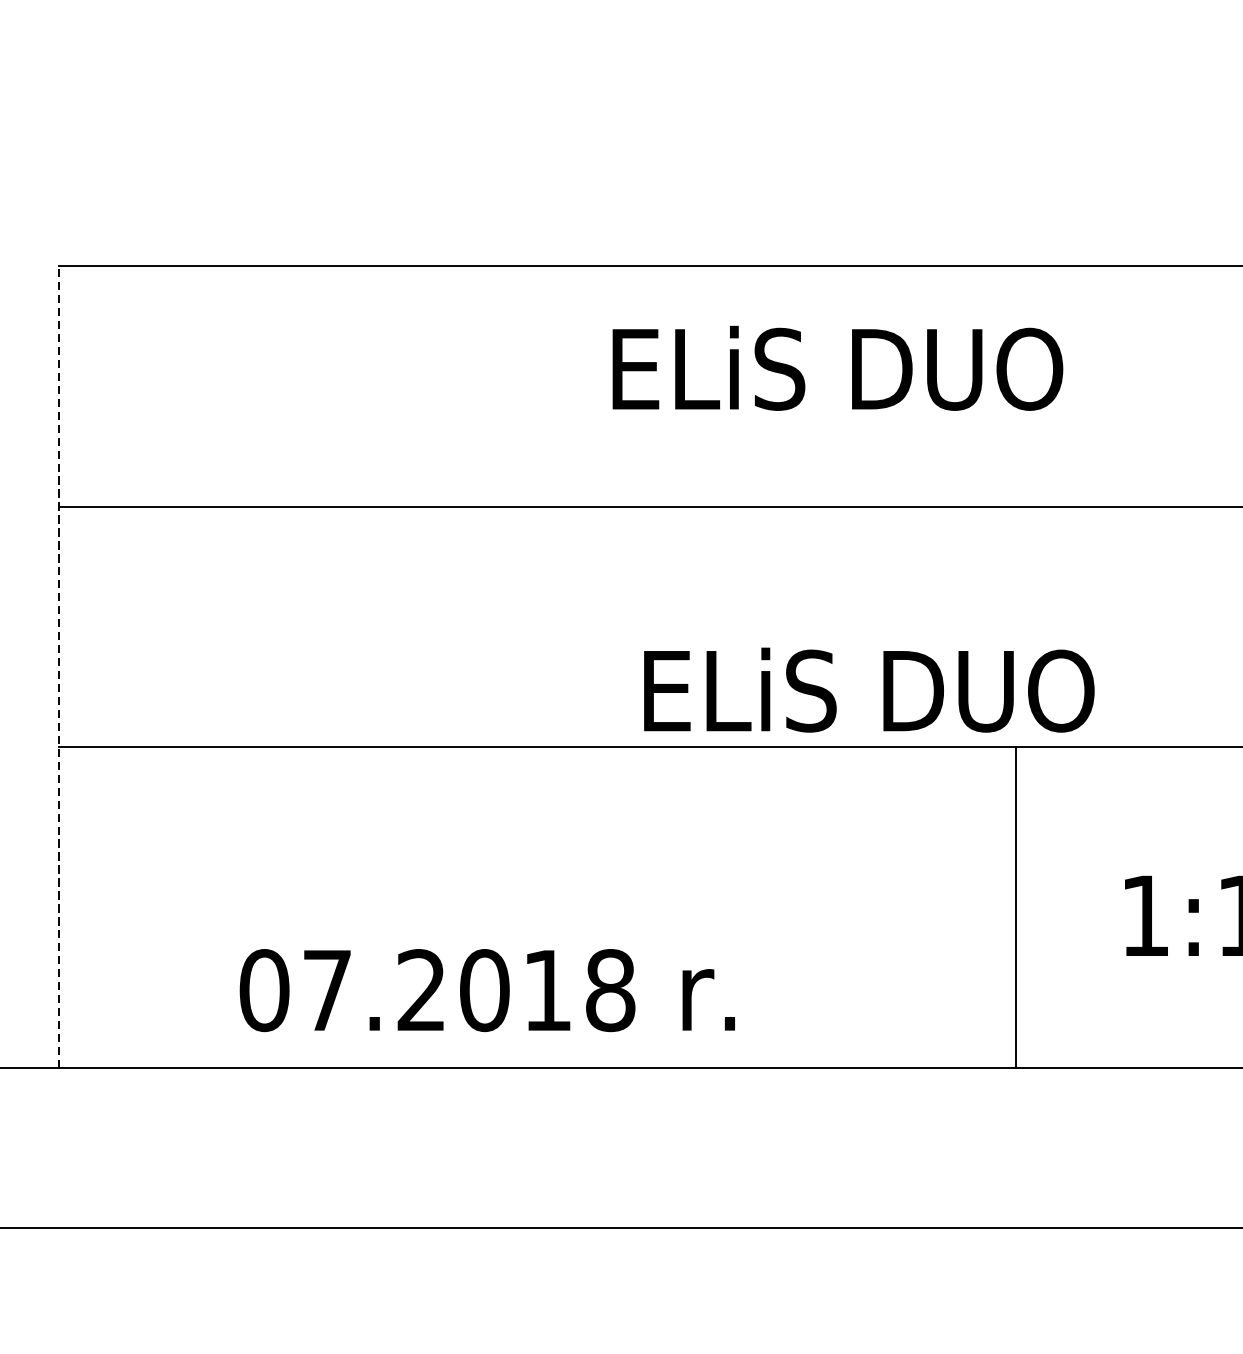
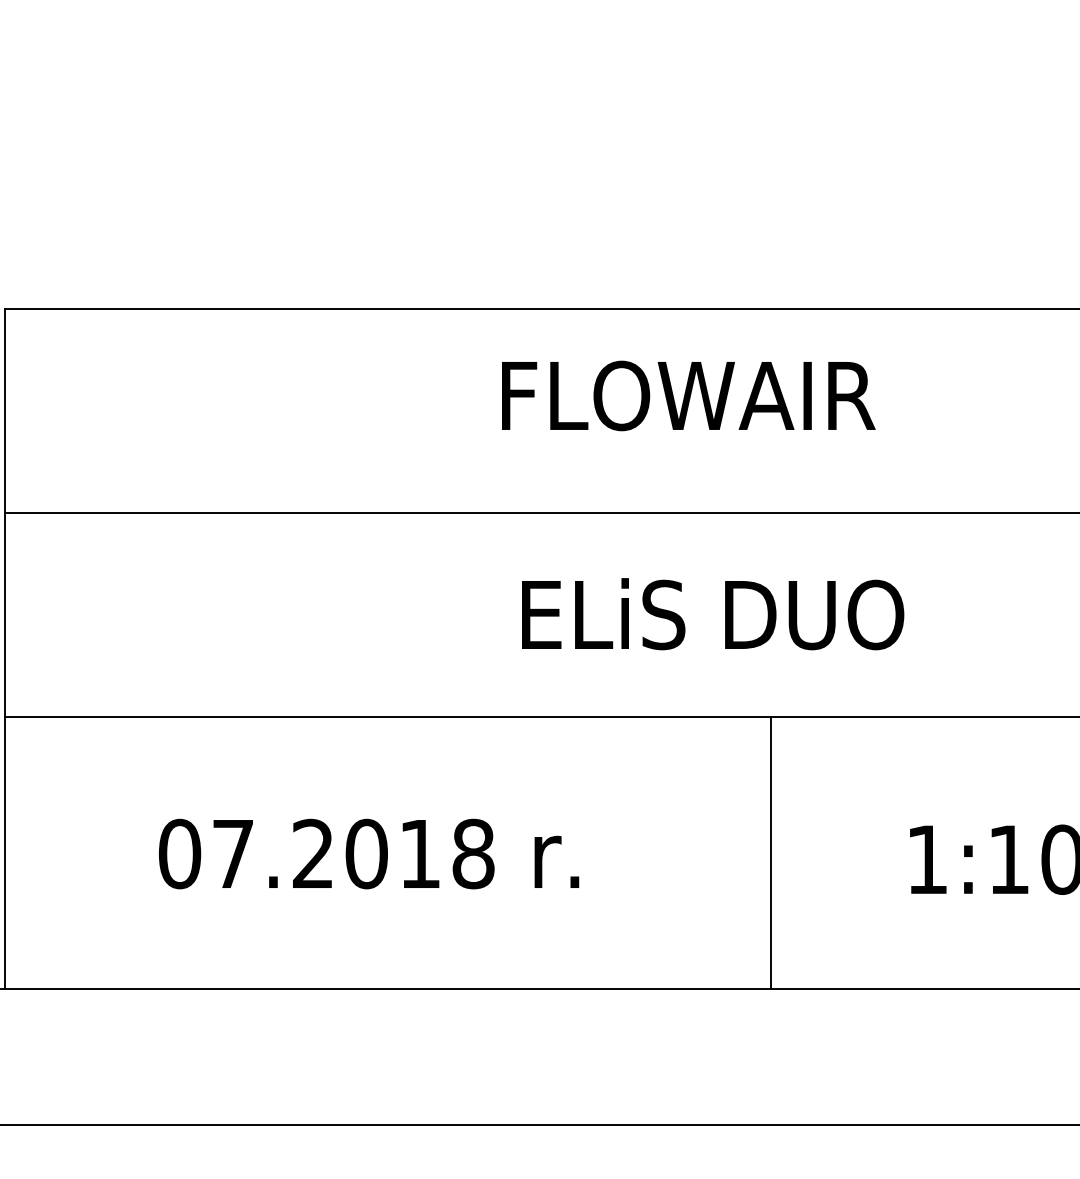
text: (848, 368) -> (675, 395), ELiS DUO -> FLOWAIR
line: (59, 666) -> (5, 648), dashed -> solid
text: (869, 690) -> (713, 614), moved
line: (1015, 907) -> (770, 852), moved
text: (487, 989) -> (369, 853), moved

